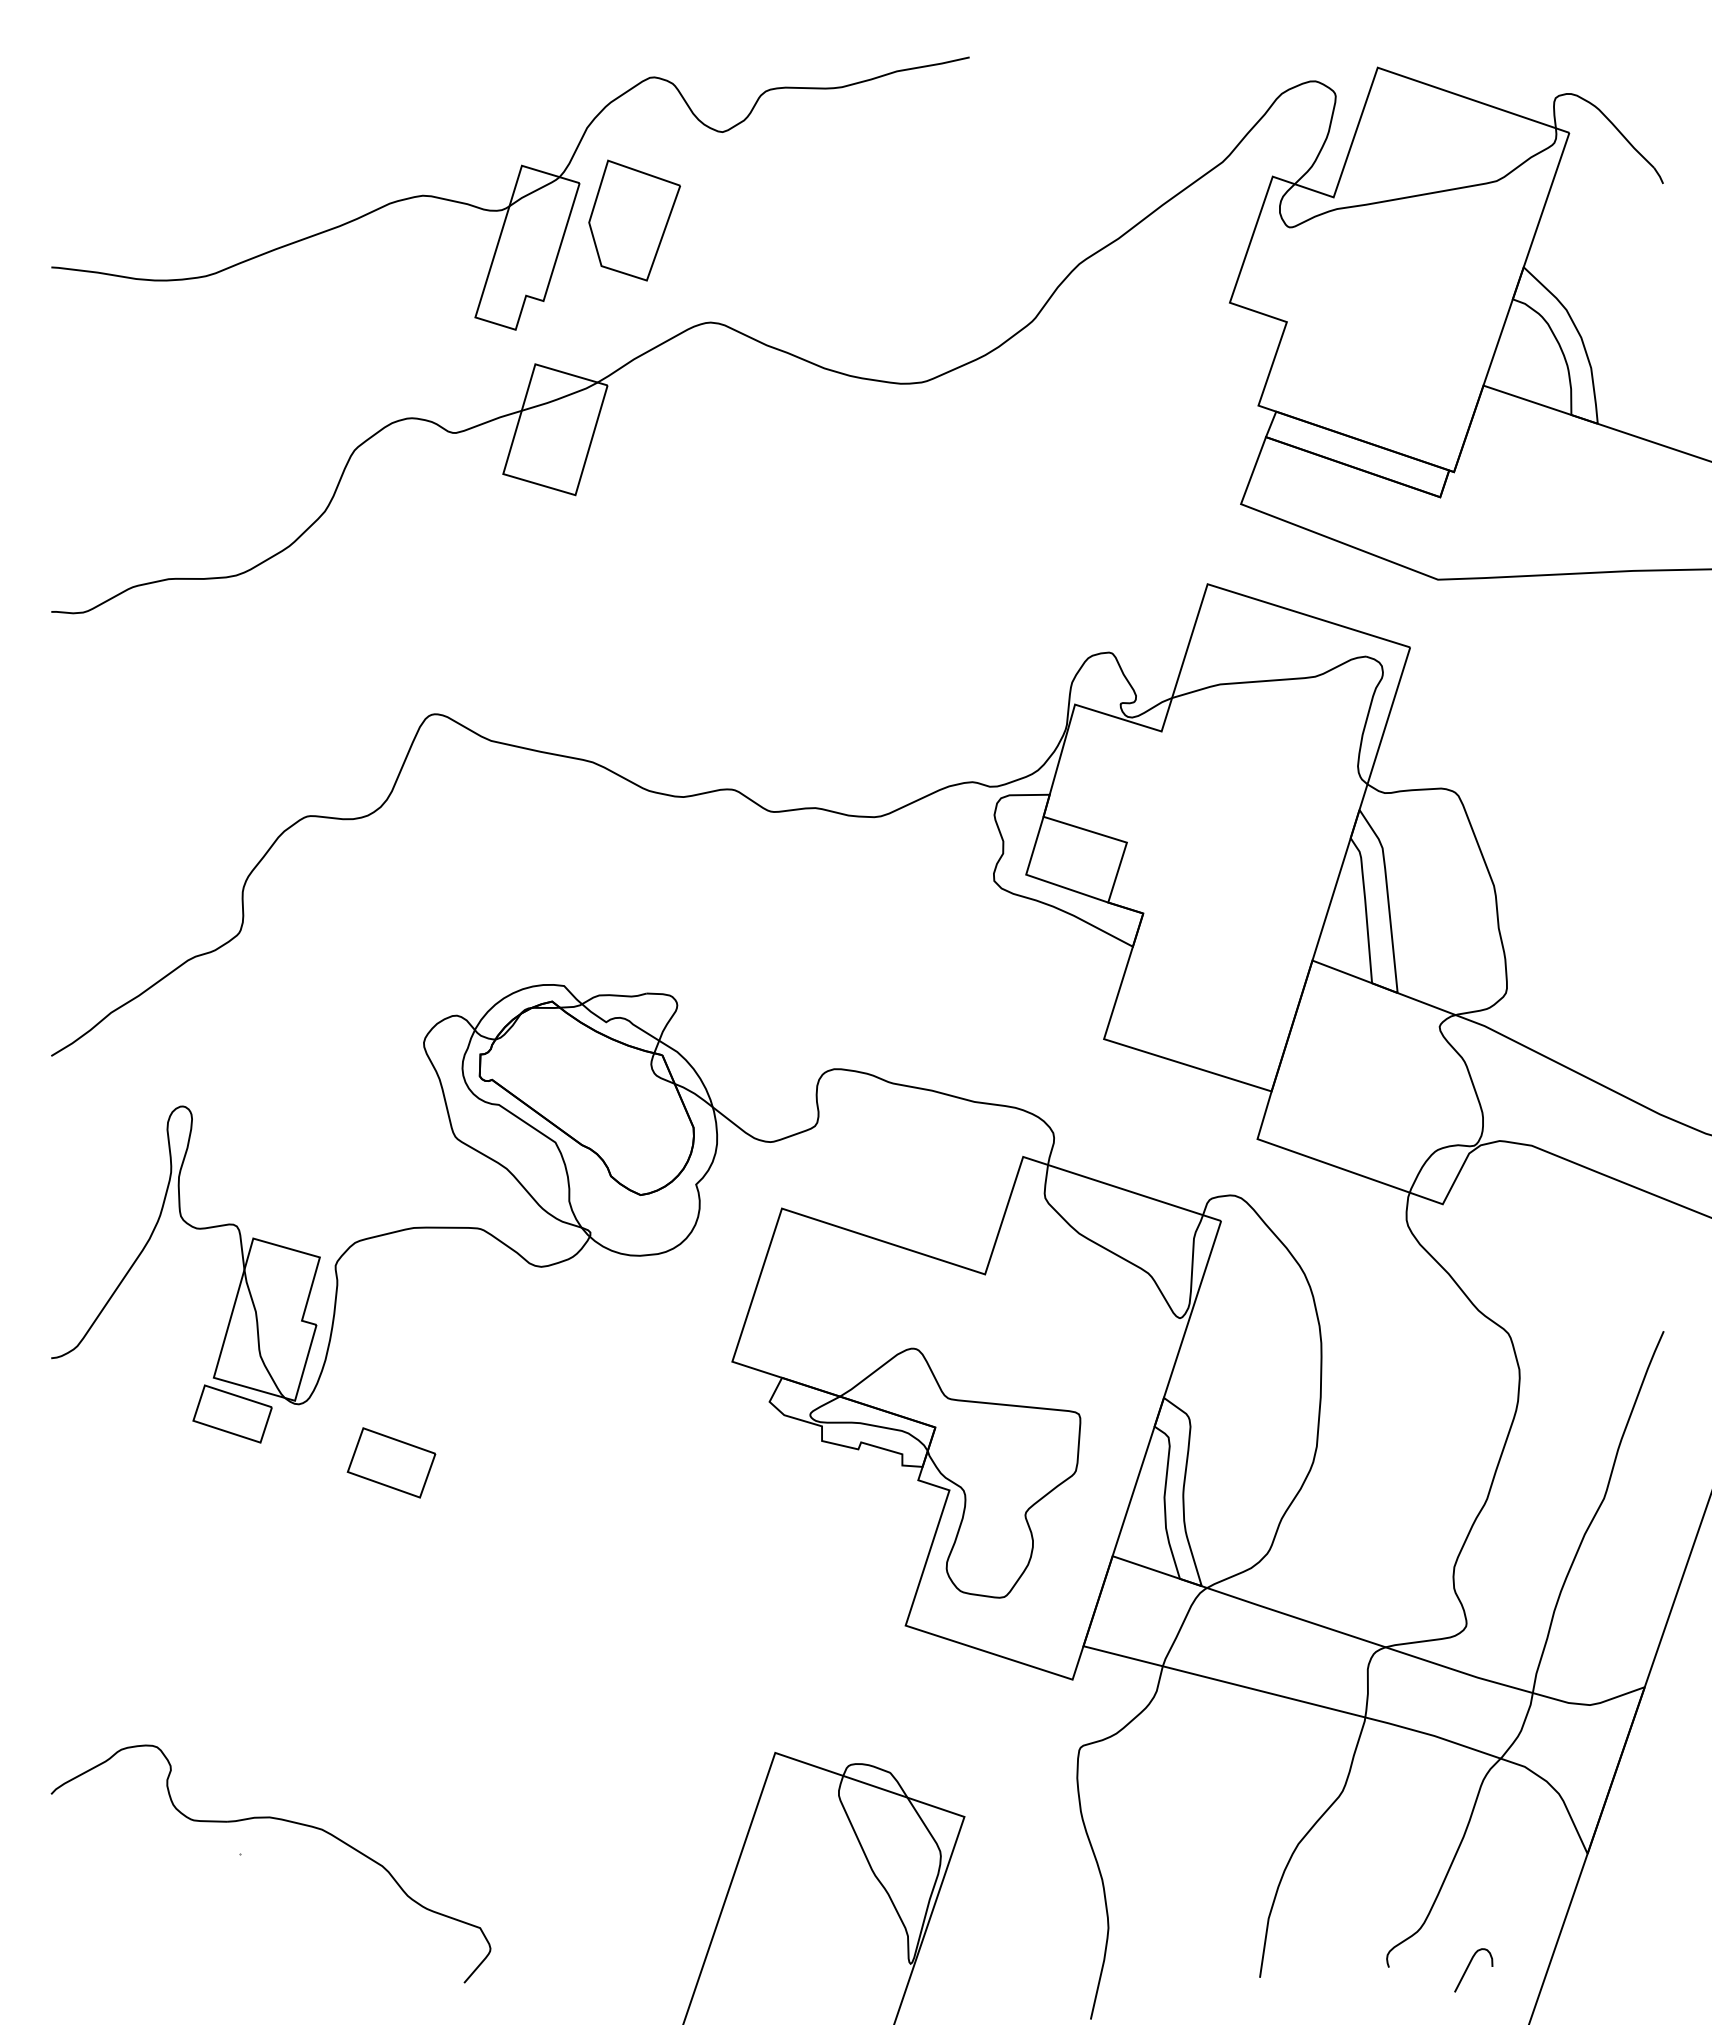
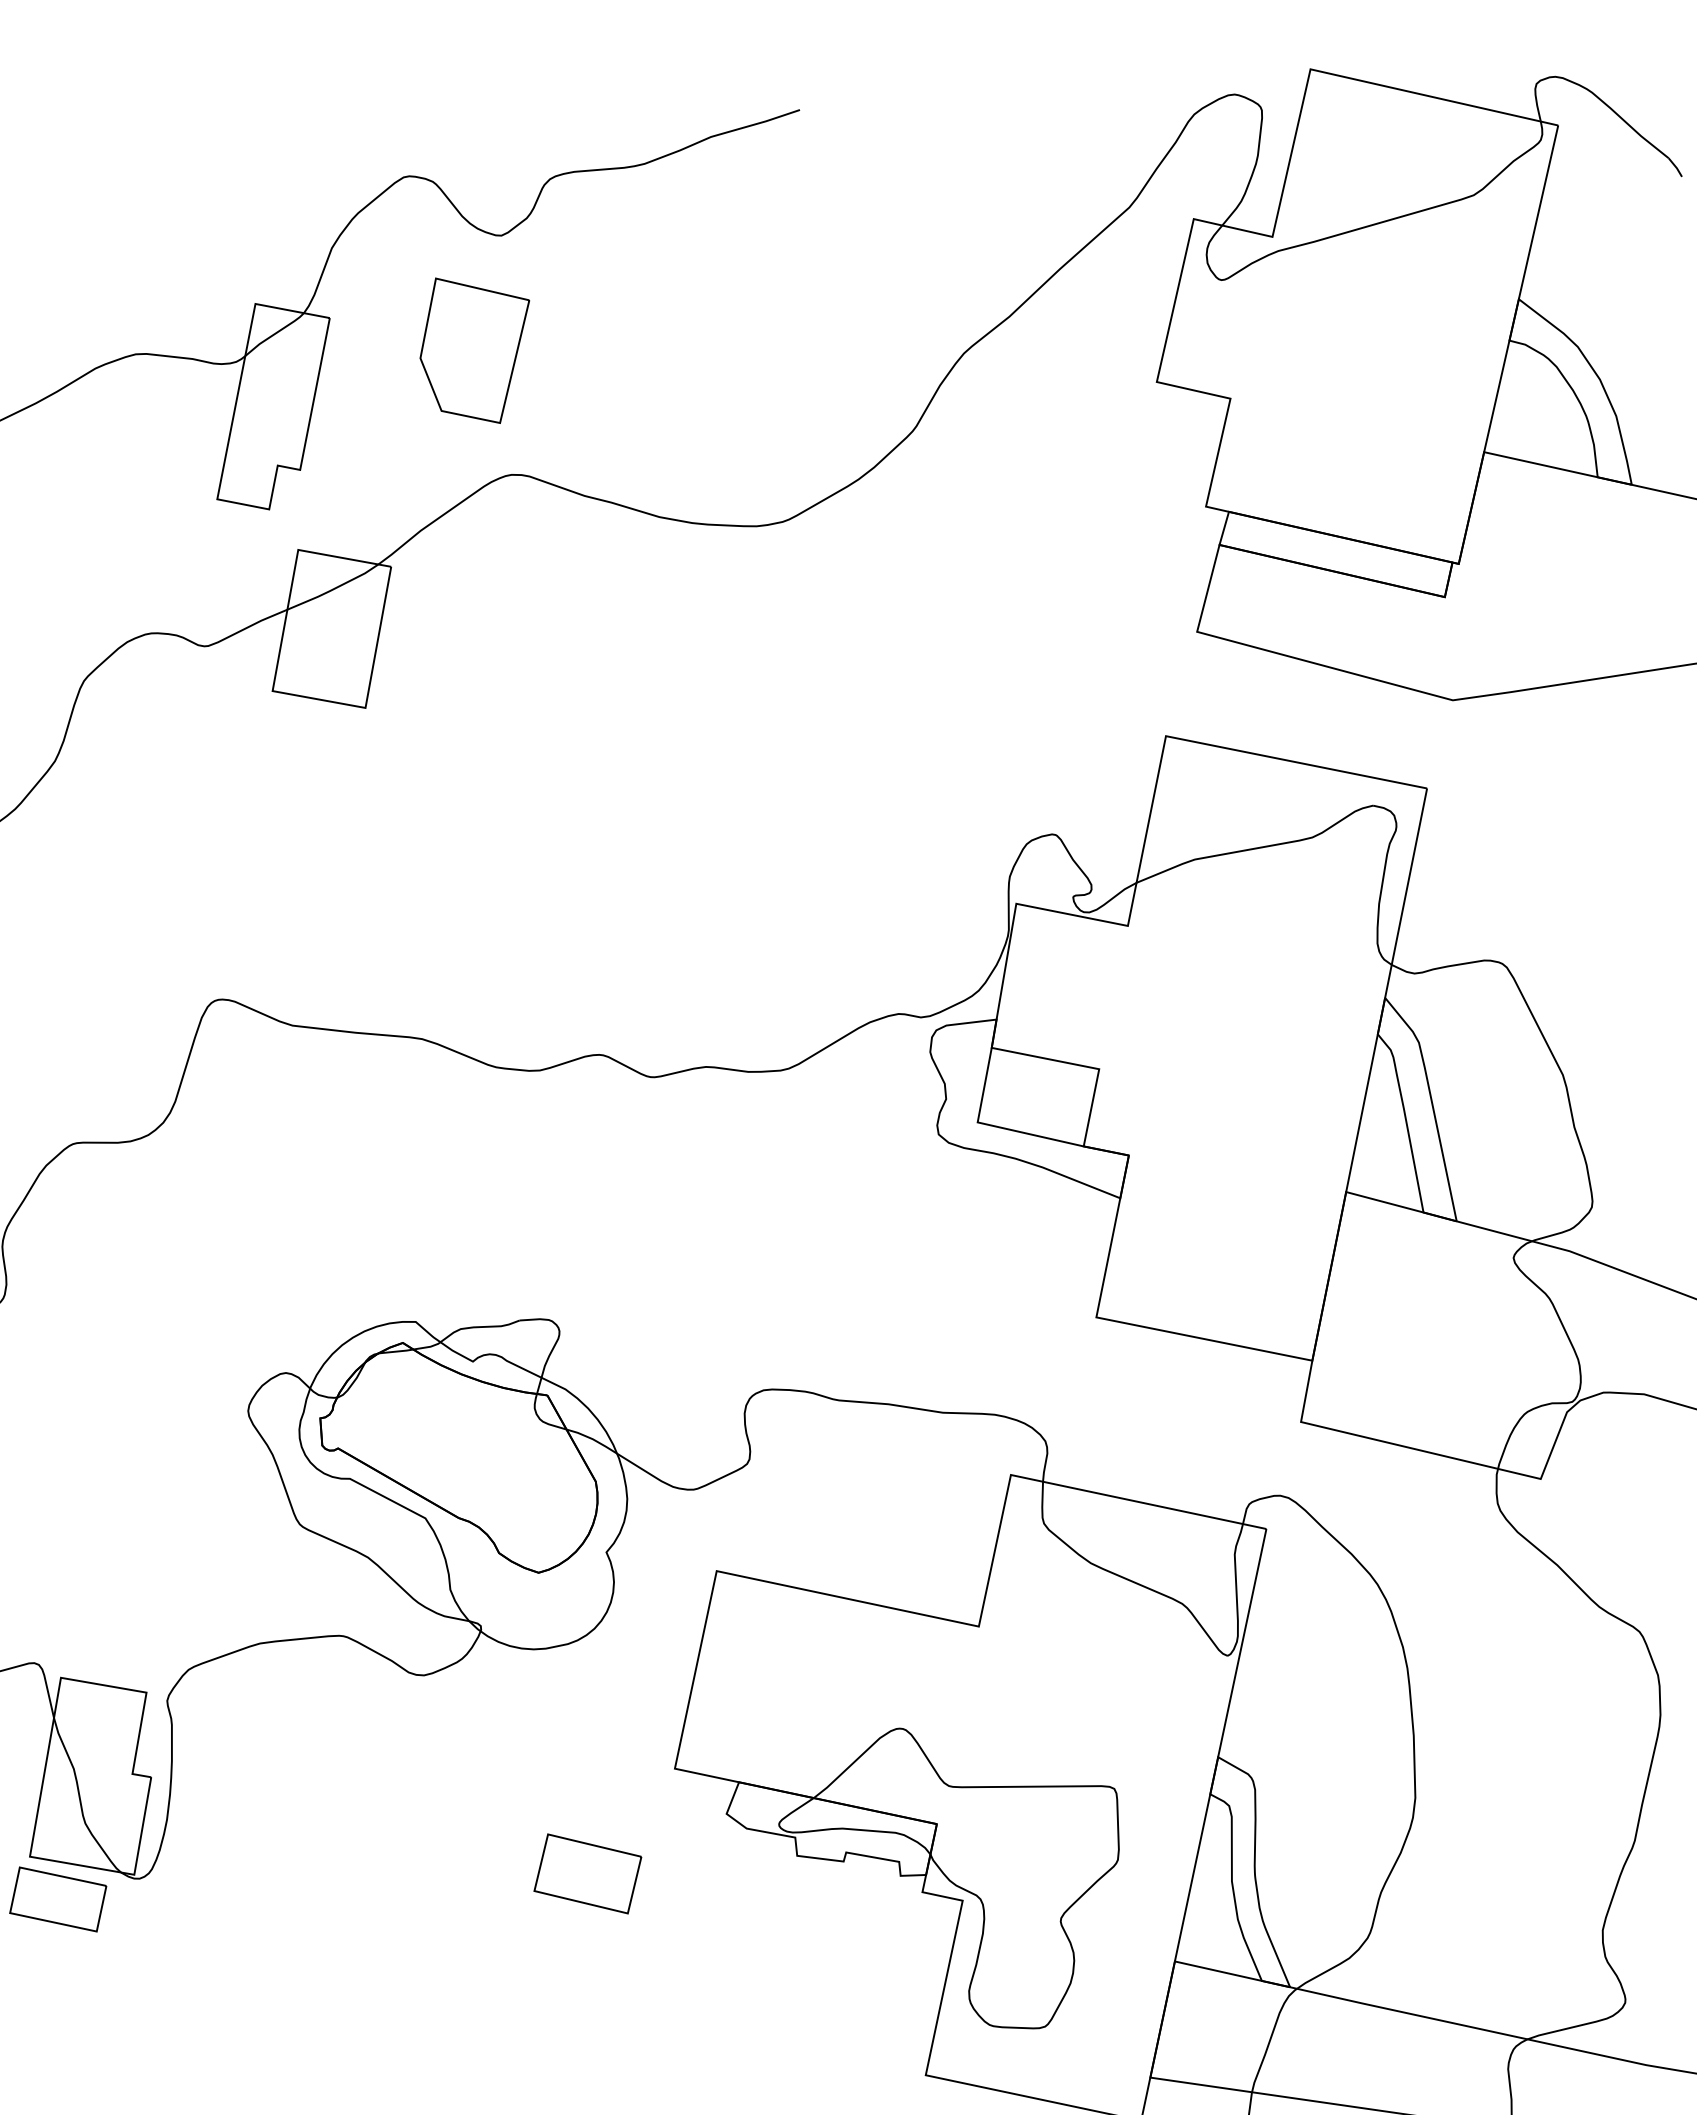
part: (634, 220) -> (476, 349), moved
part: (391, 1462) -> (587, 1873), moved

